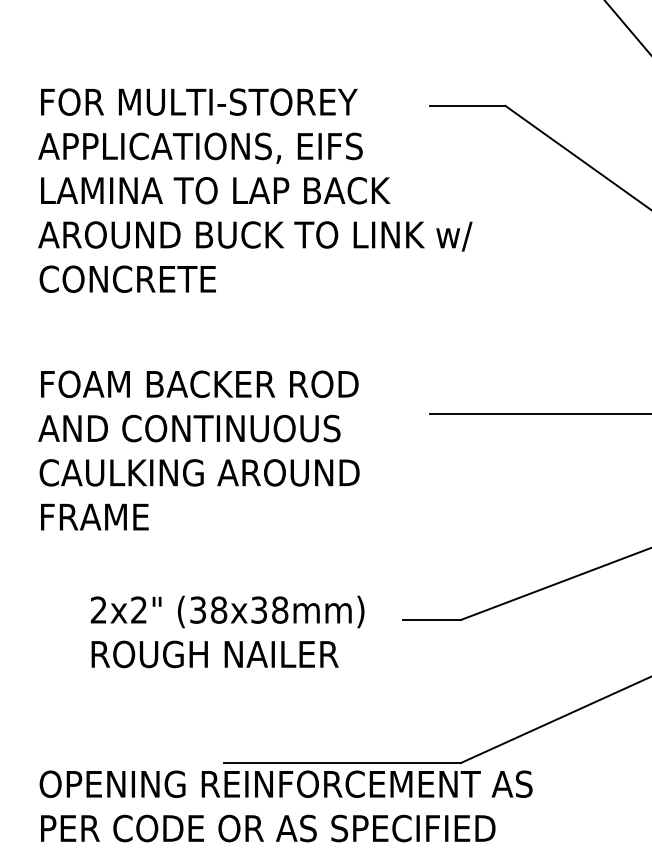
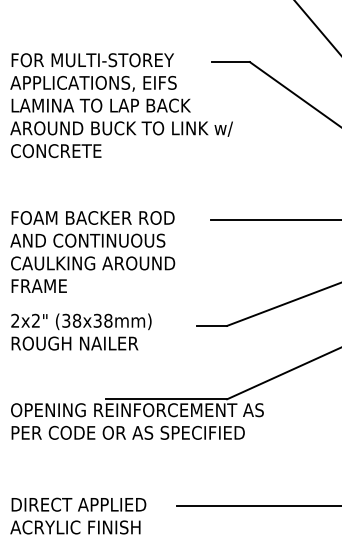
text: (198, 449) -> (92, 251), moved
text: (227, 630) -> (81, 331), moved

